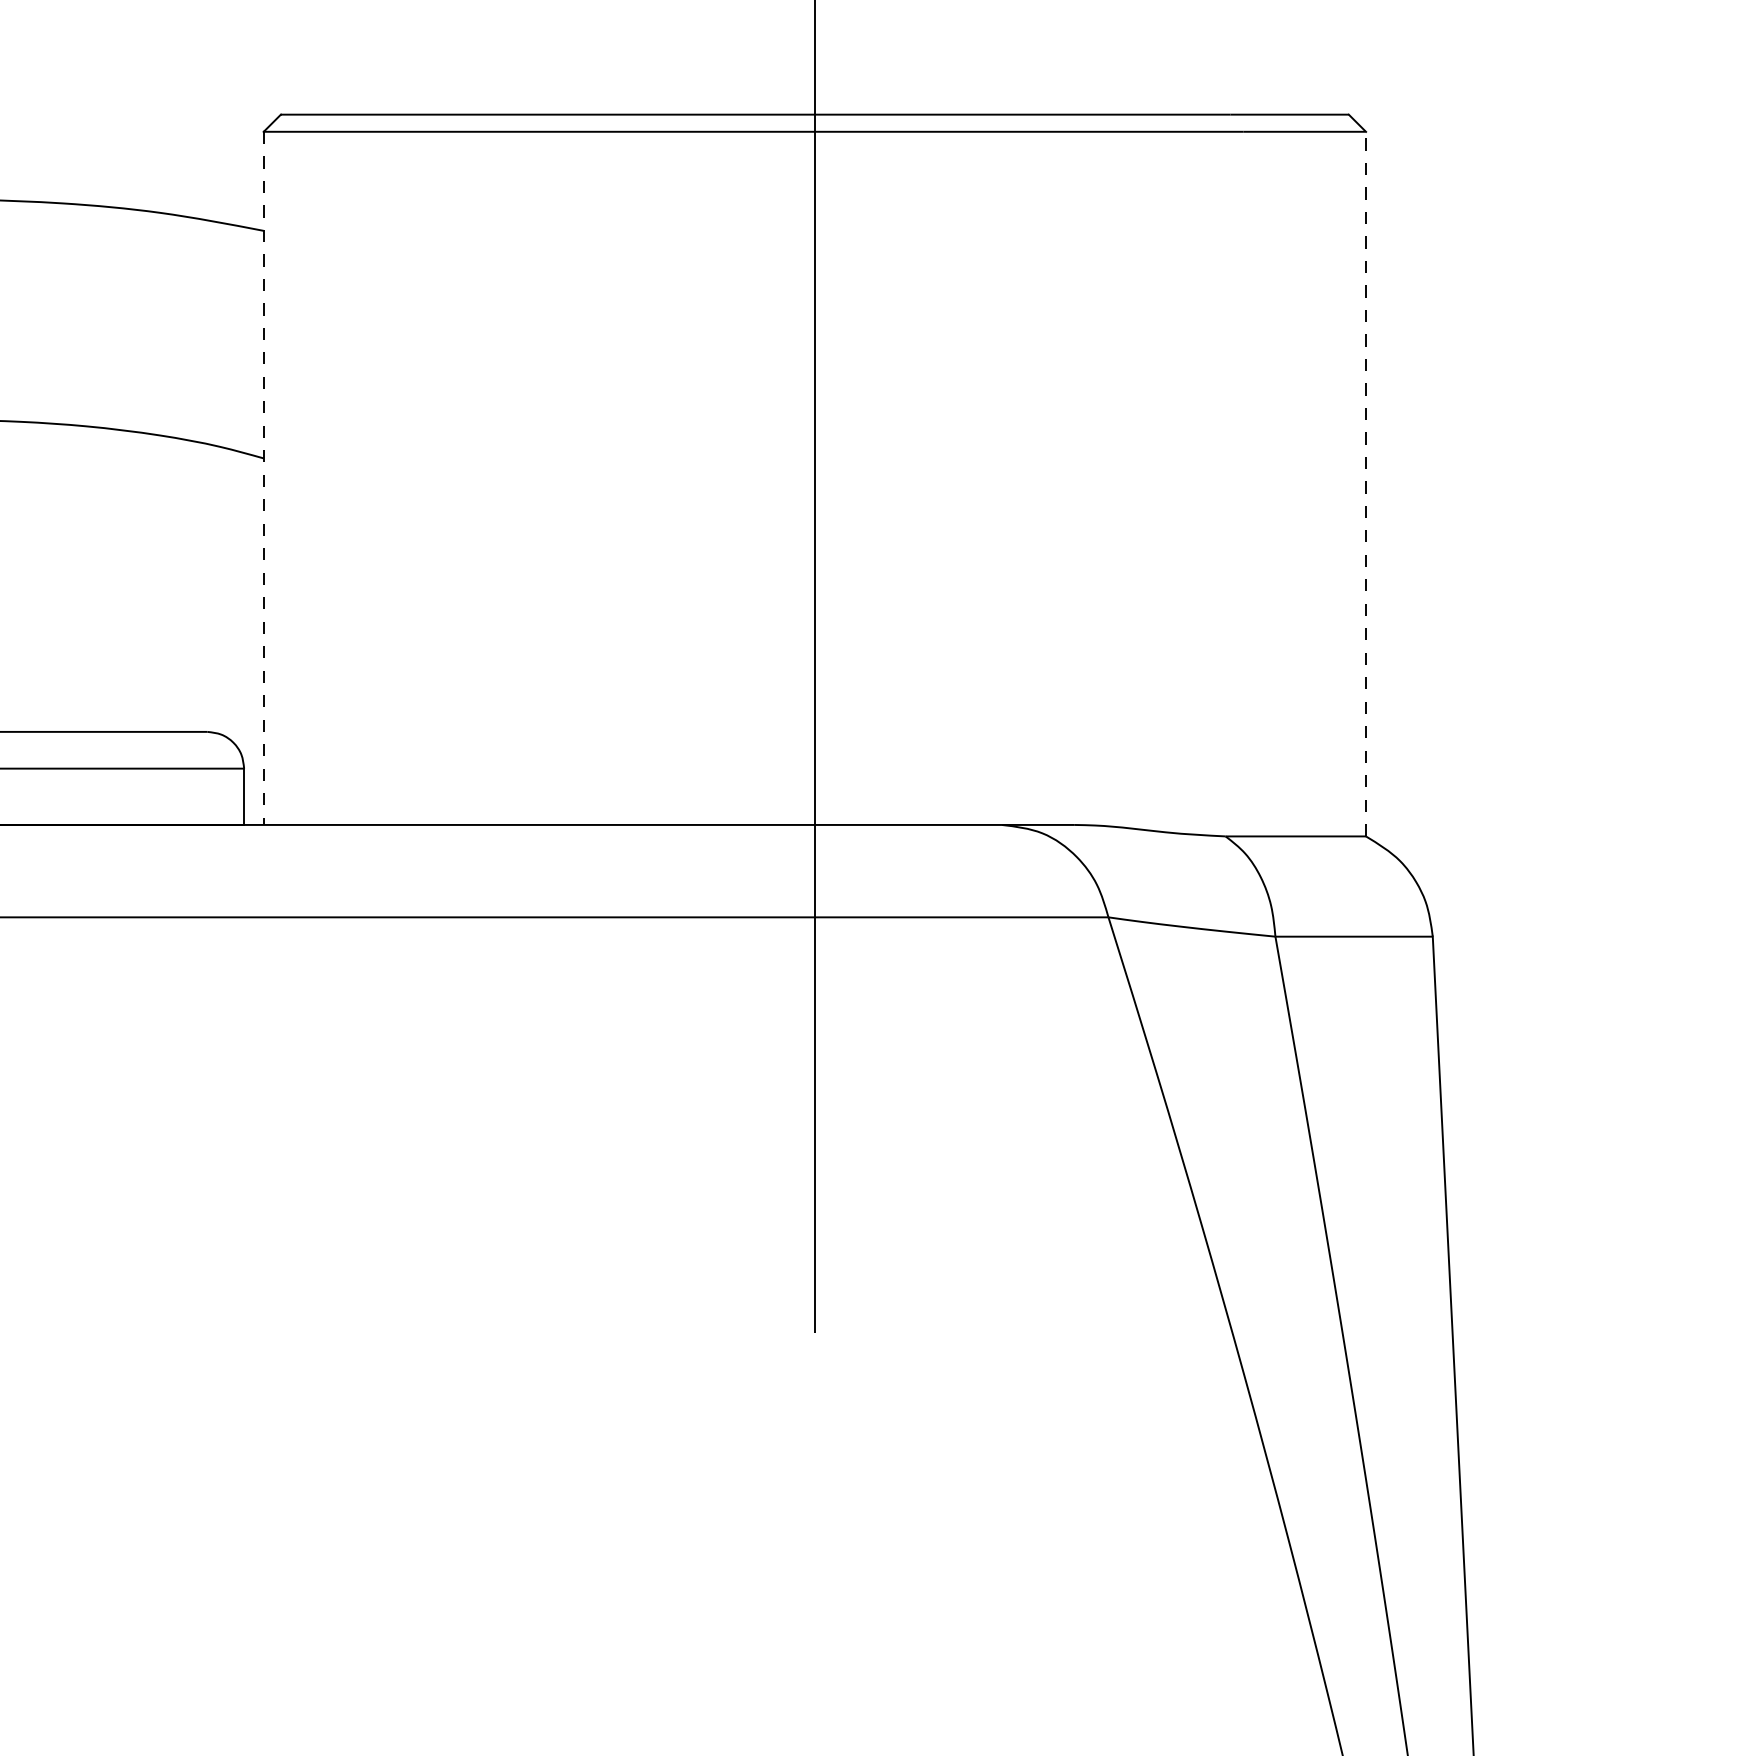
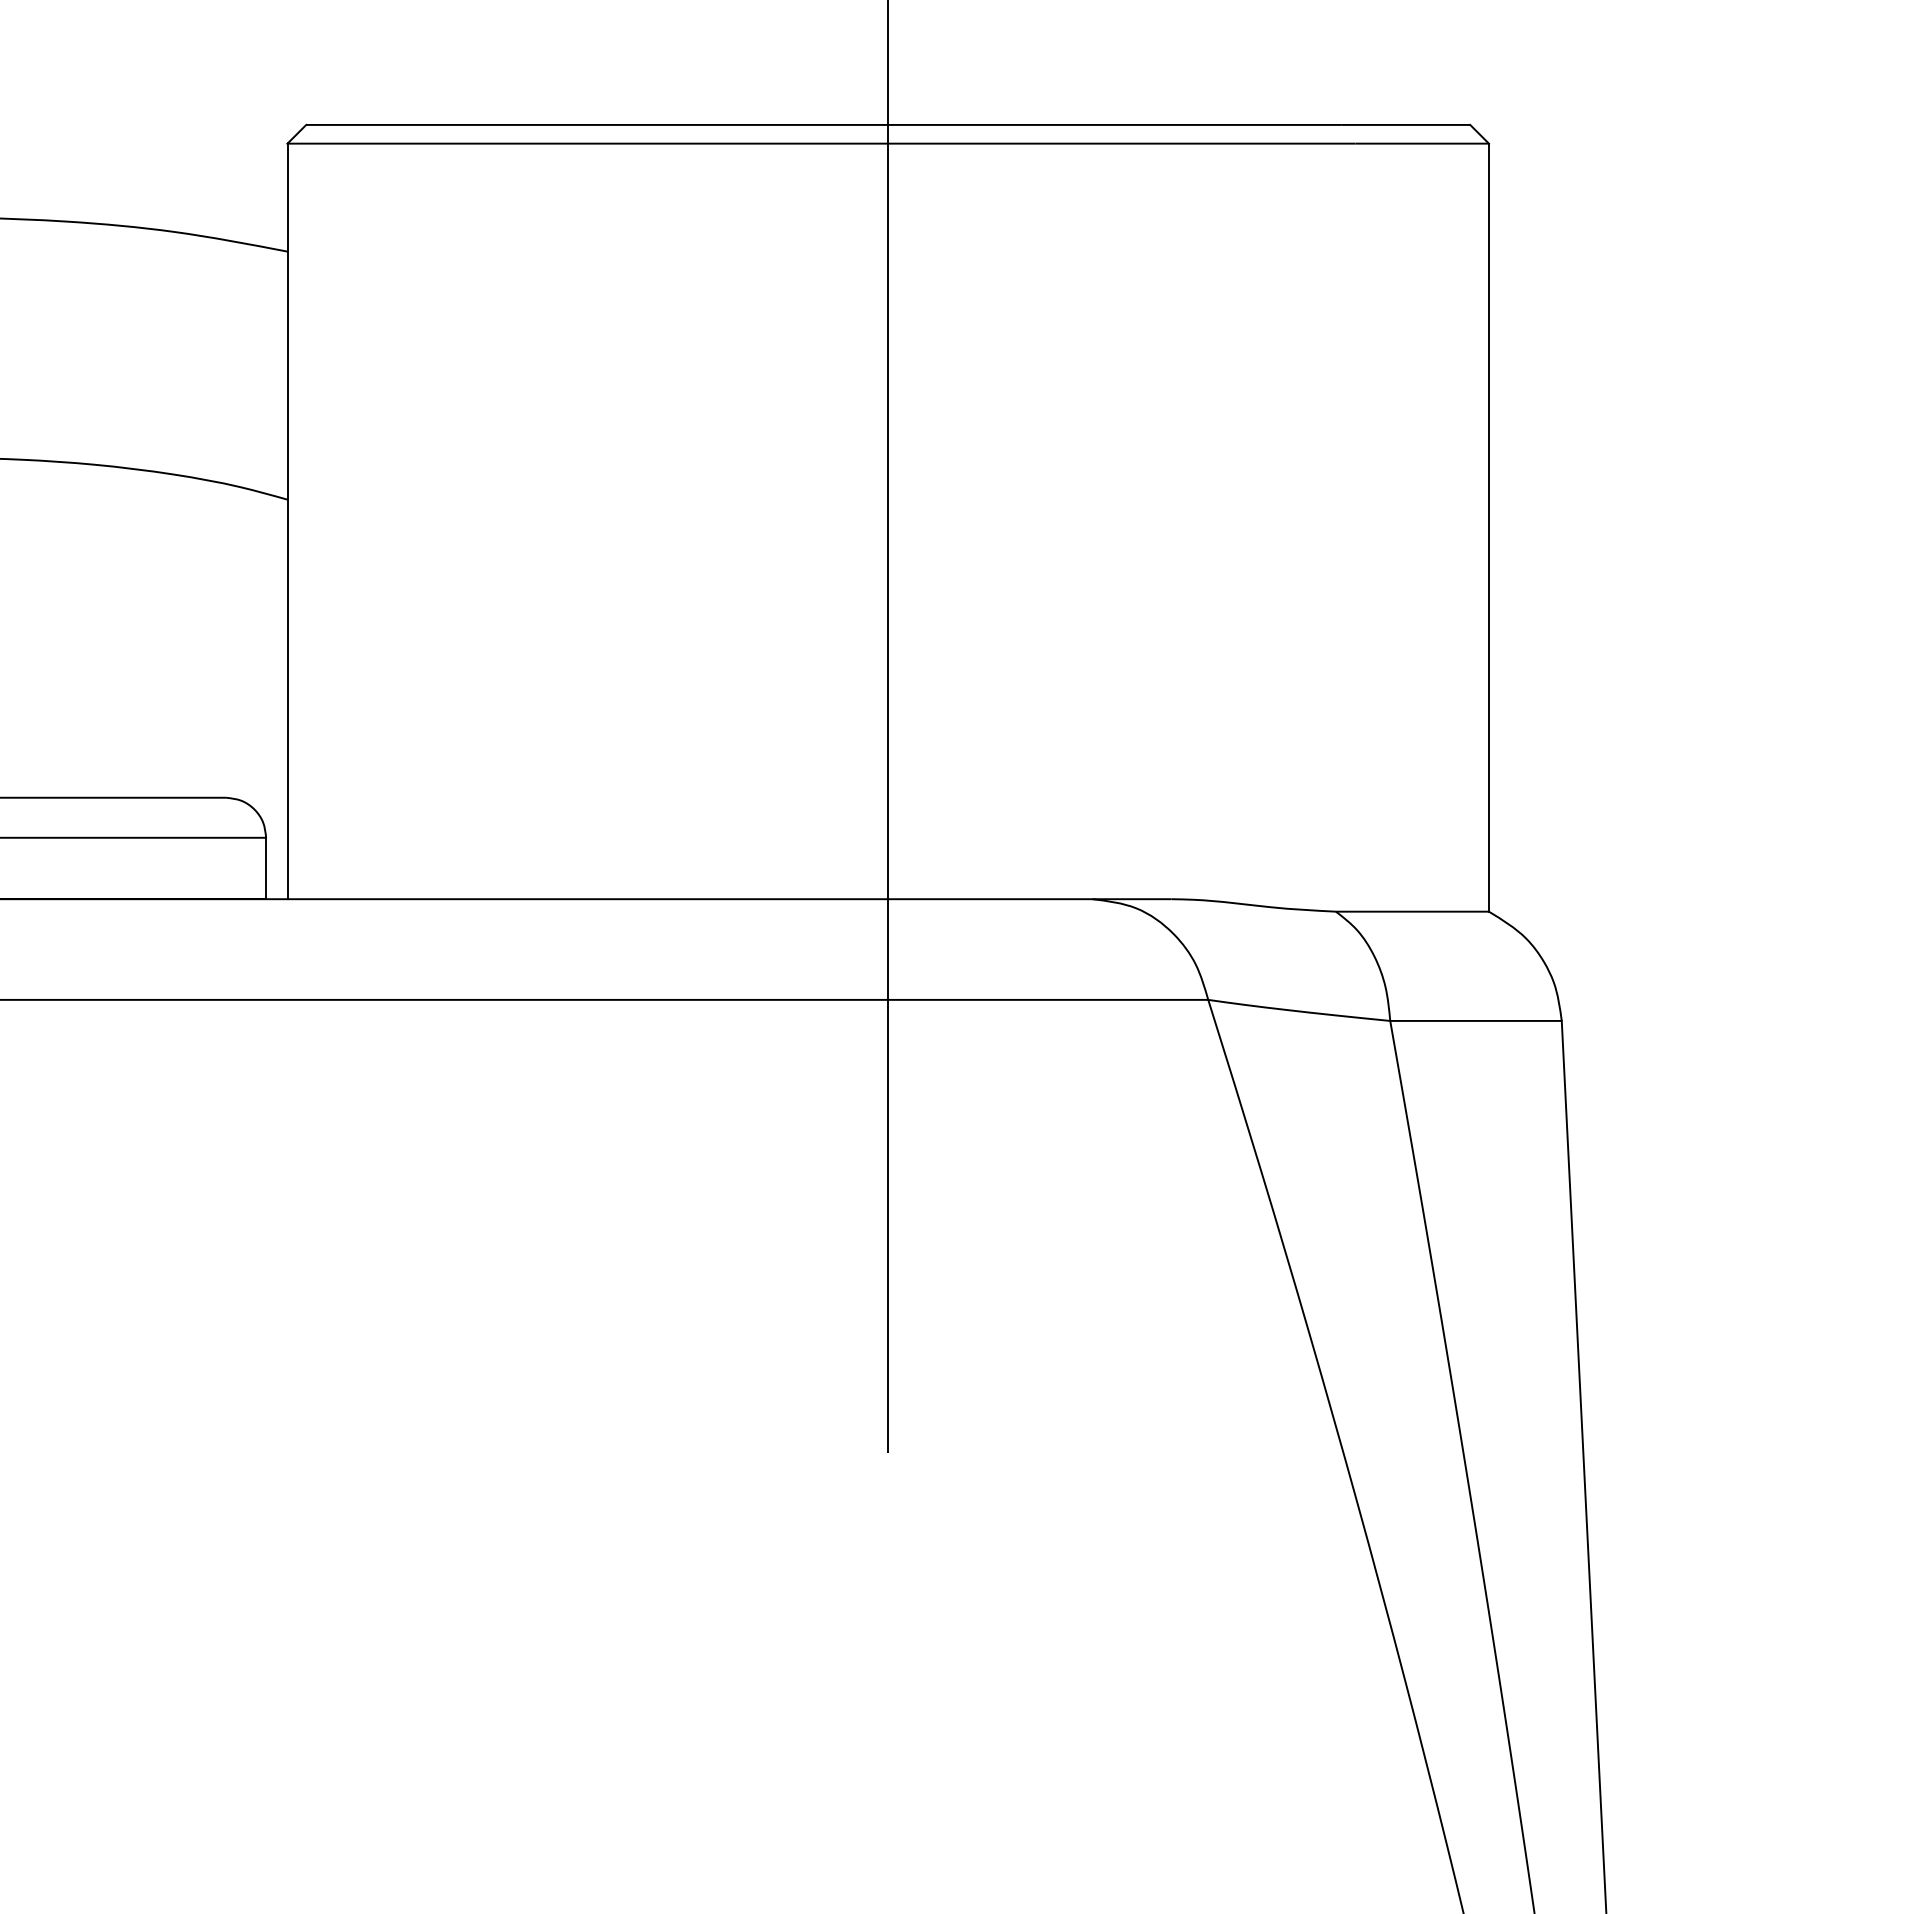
line: (263, 478) -> (287, 521), dashed -> solid
line: (1365, 483) -> (1488, 526), dashed -> solid

